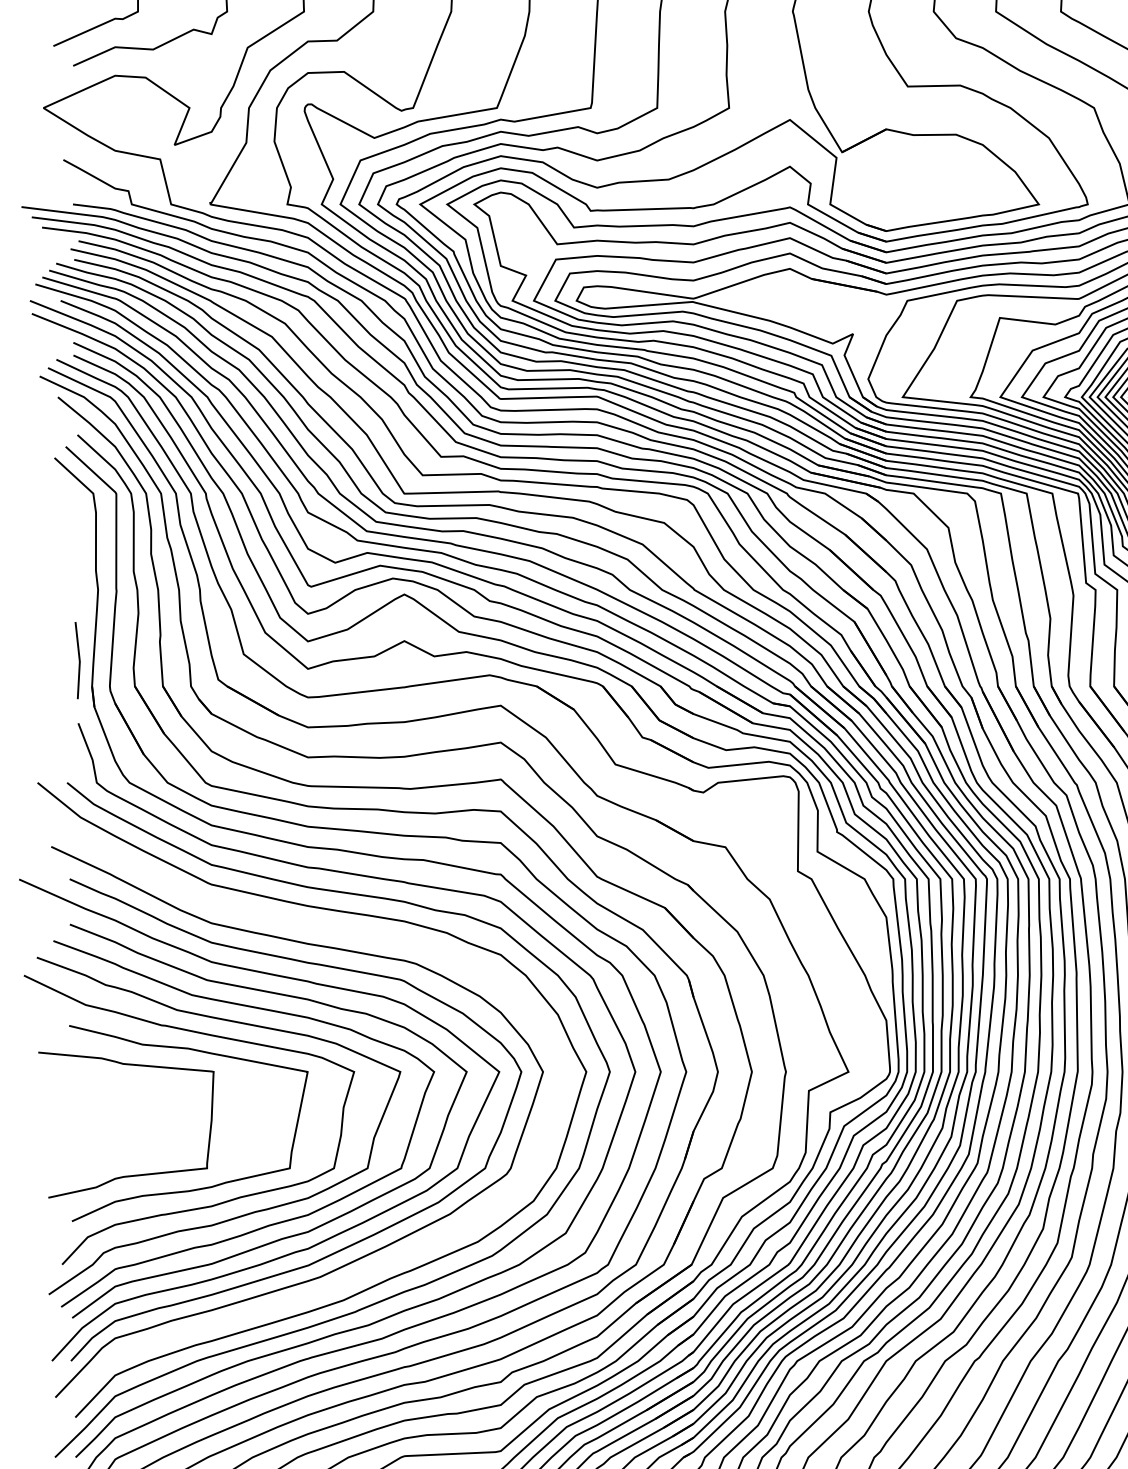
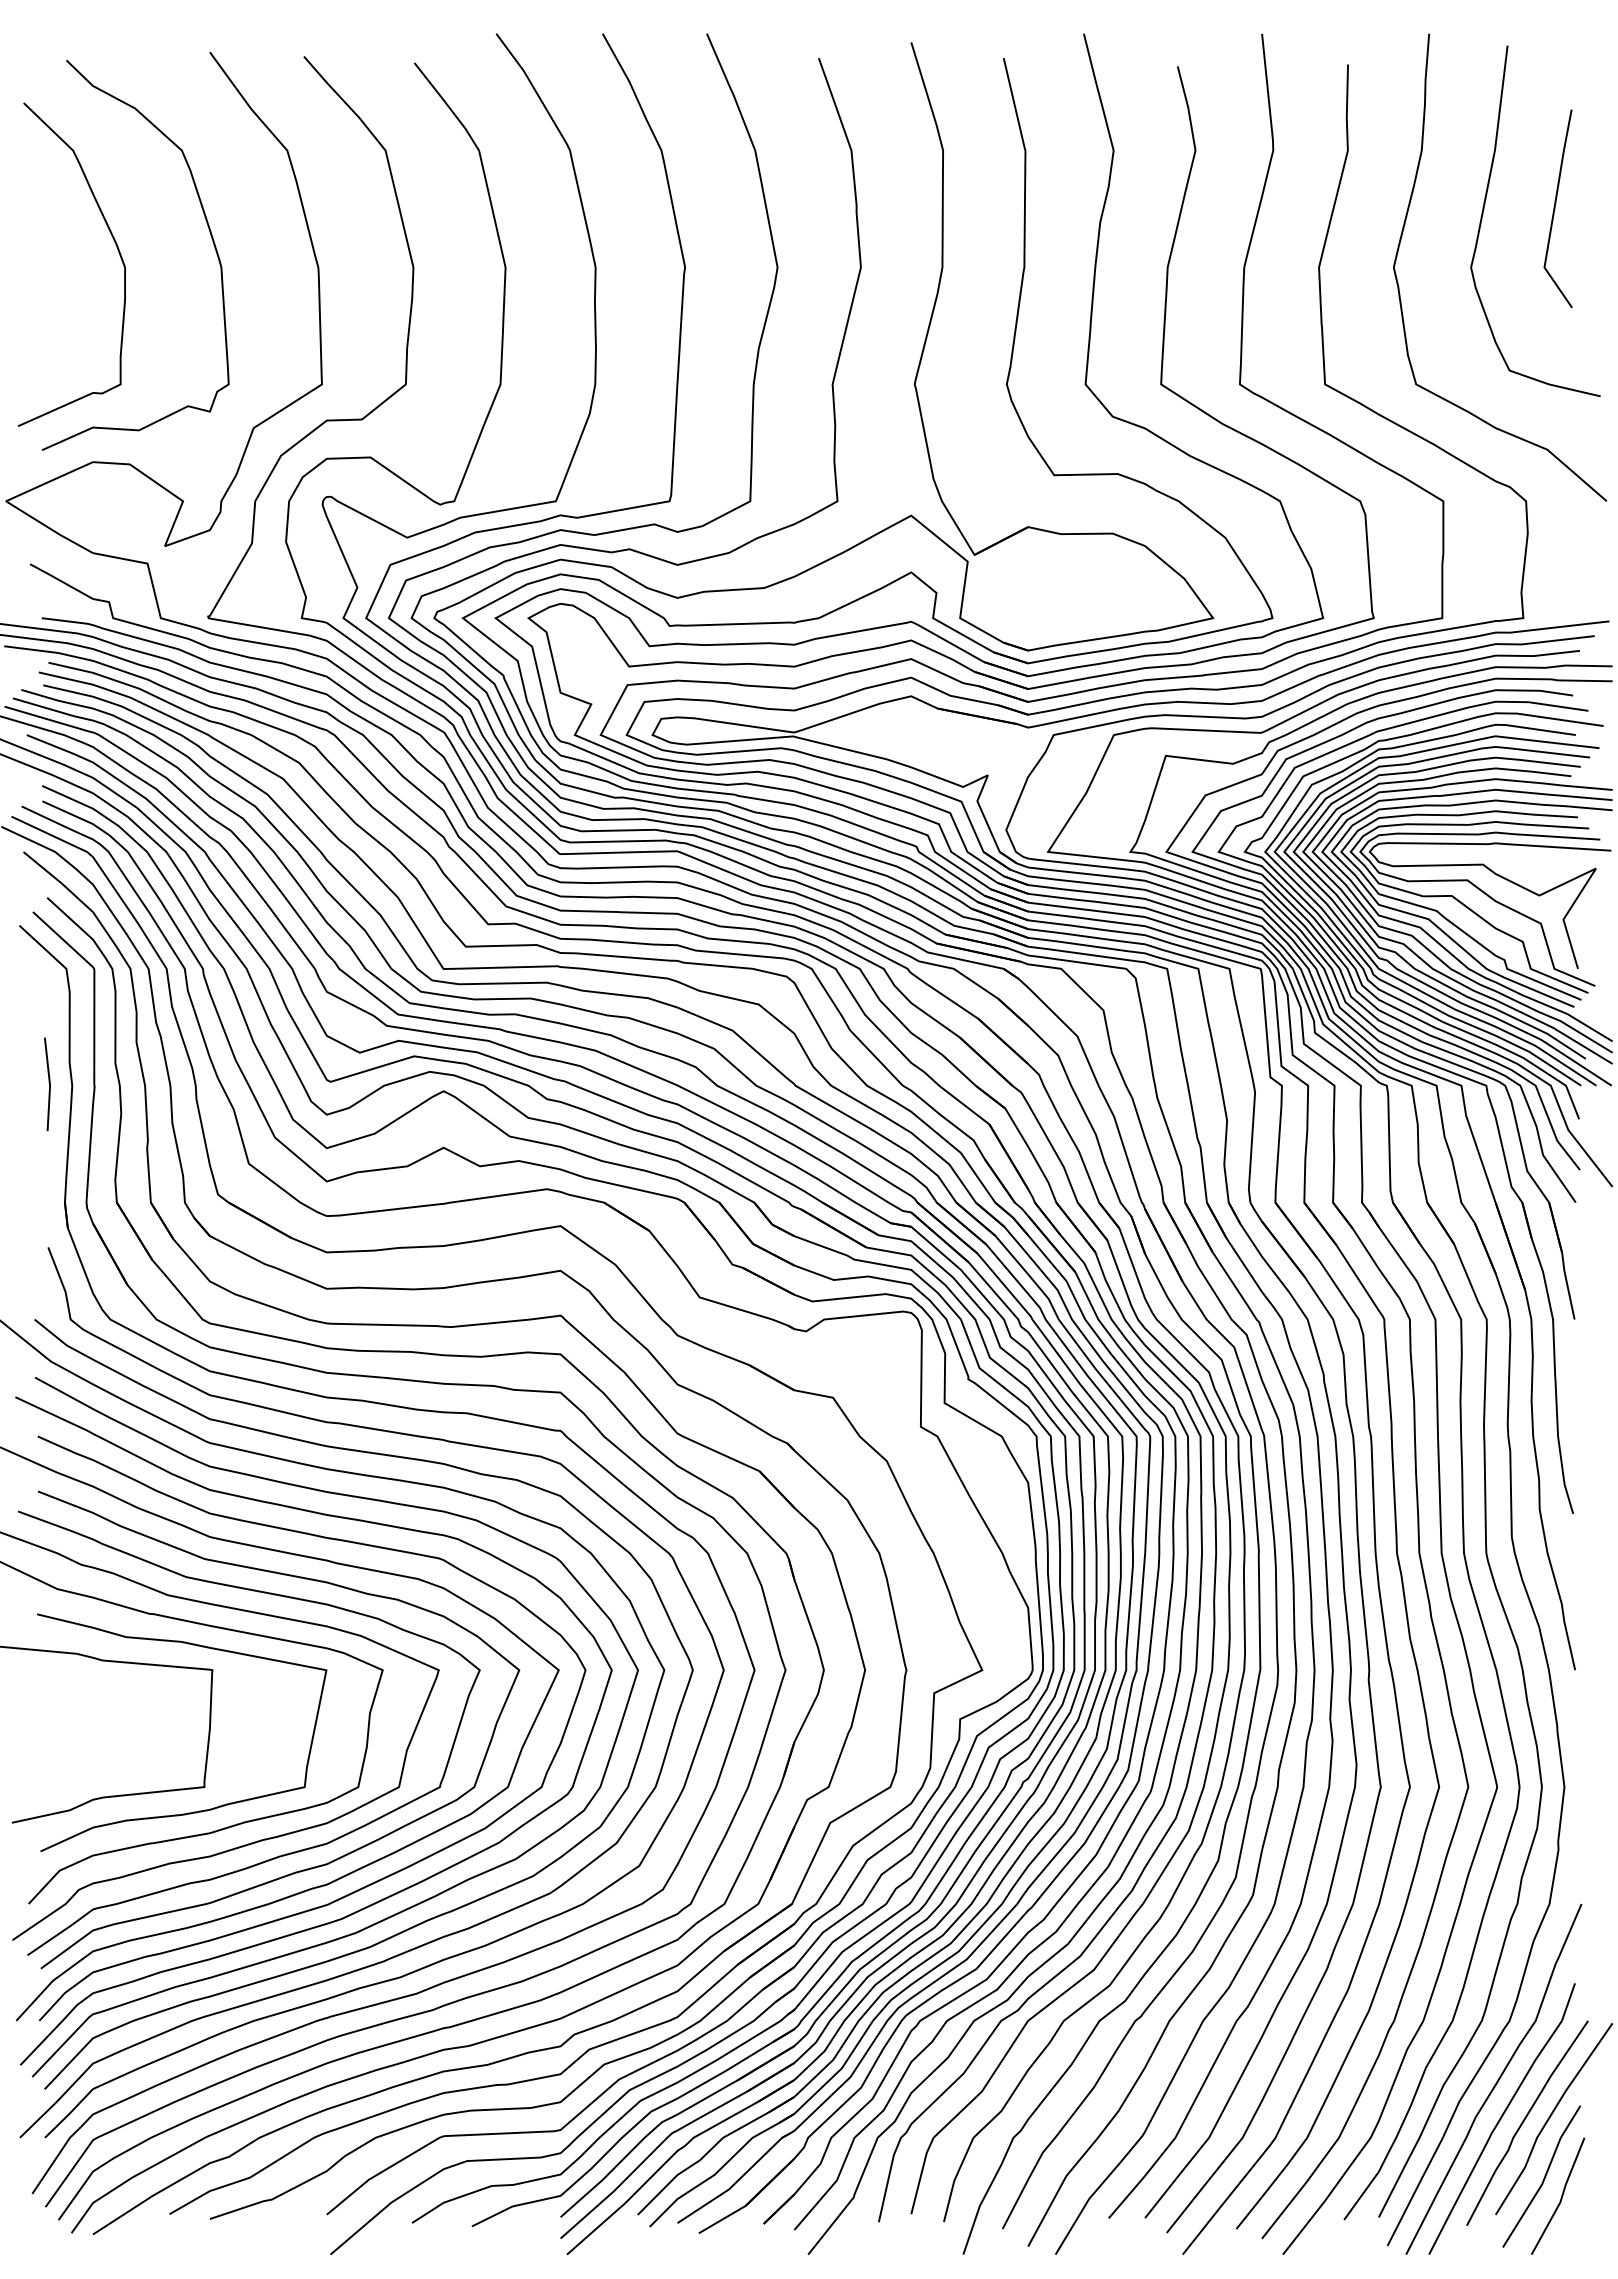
line: (79, 660) -> (49, 1084), moved
curve: (381, 1264) -> (416, 1903), added

